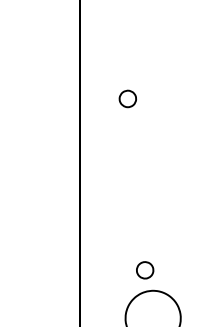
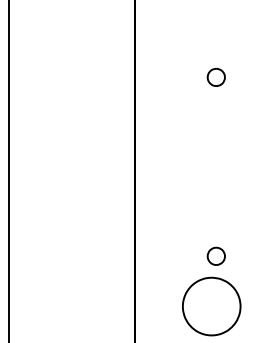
part: (127, 98) -> (215, 76), moved
part: (144, 269) -> (215, 255), moved

